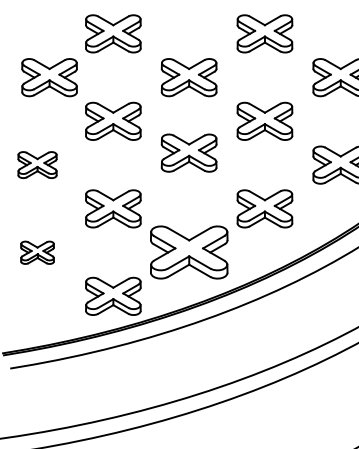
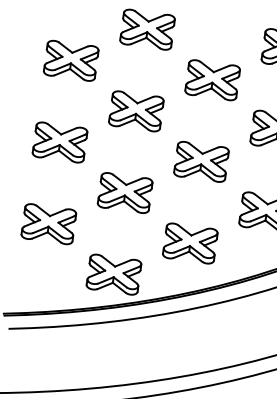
part: (49, 77) -> (71, 60), moved
part: (188, 152) -> (200, 161), moved
part: (37, 164) -> (60, 141), size x1.43
part: (37, 252) -> (48, 224), size x1.67
part: (188, 252) -> (189, 243), size x0.71

